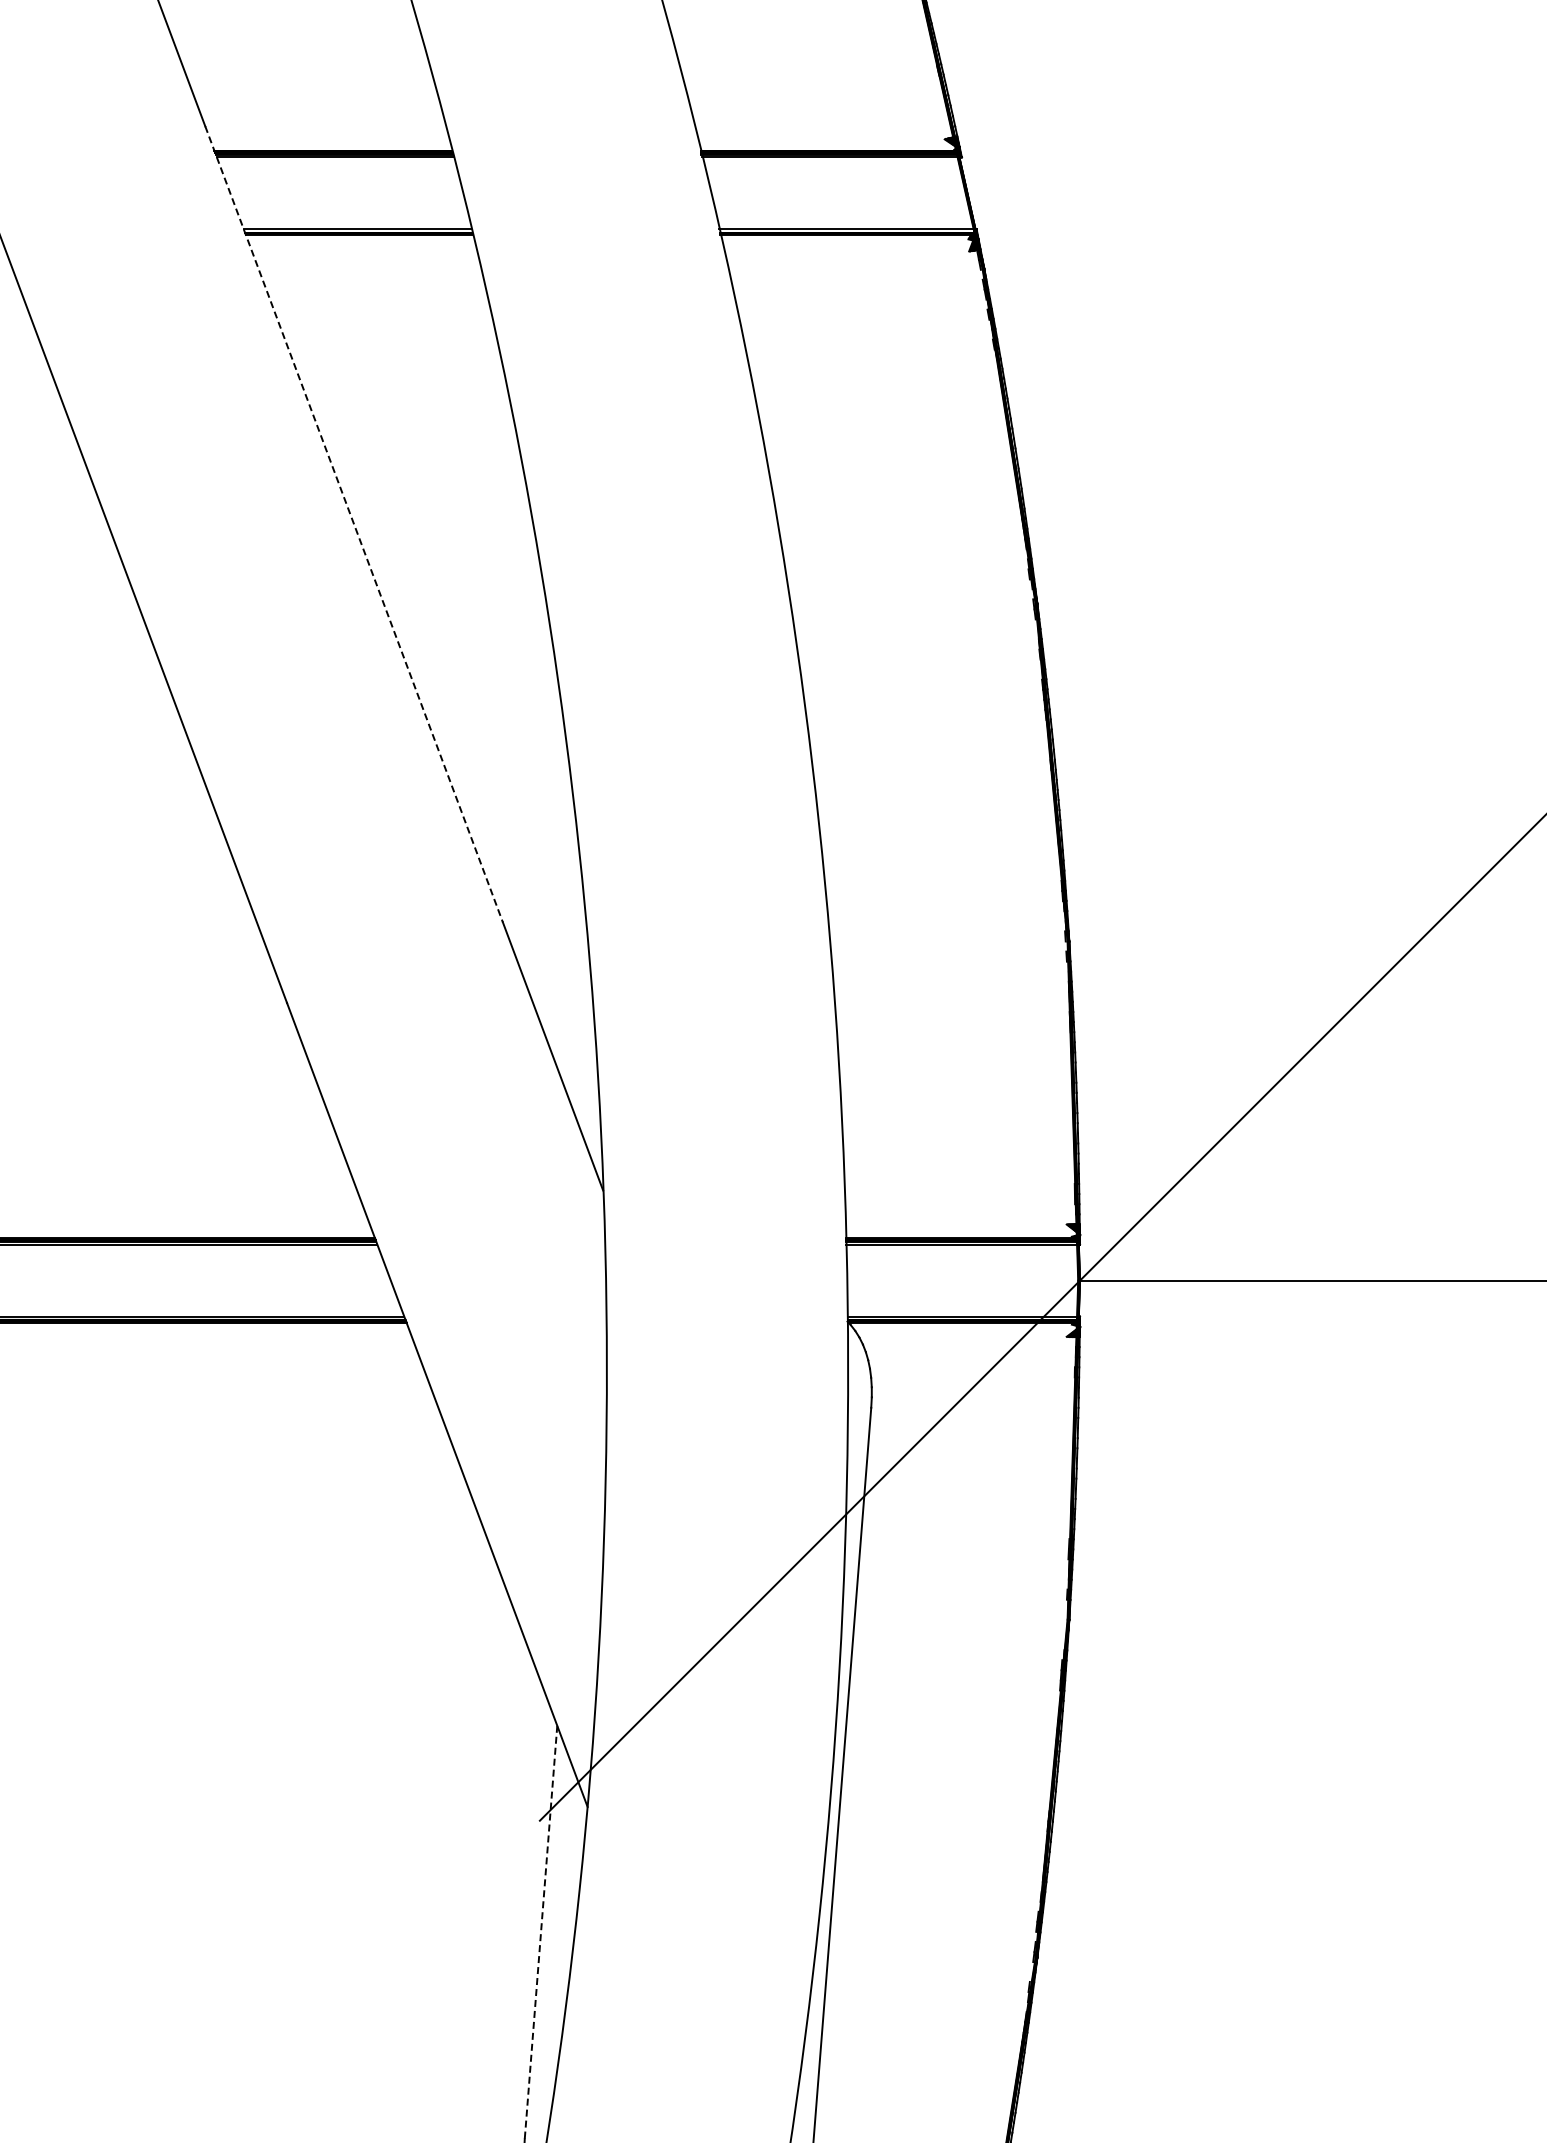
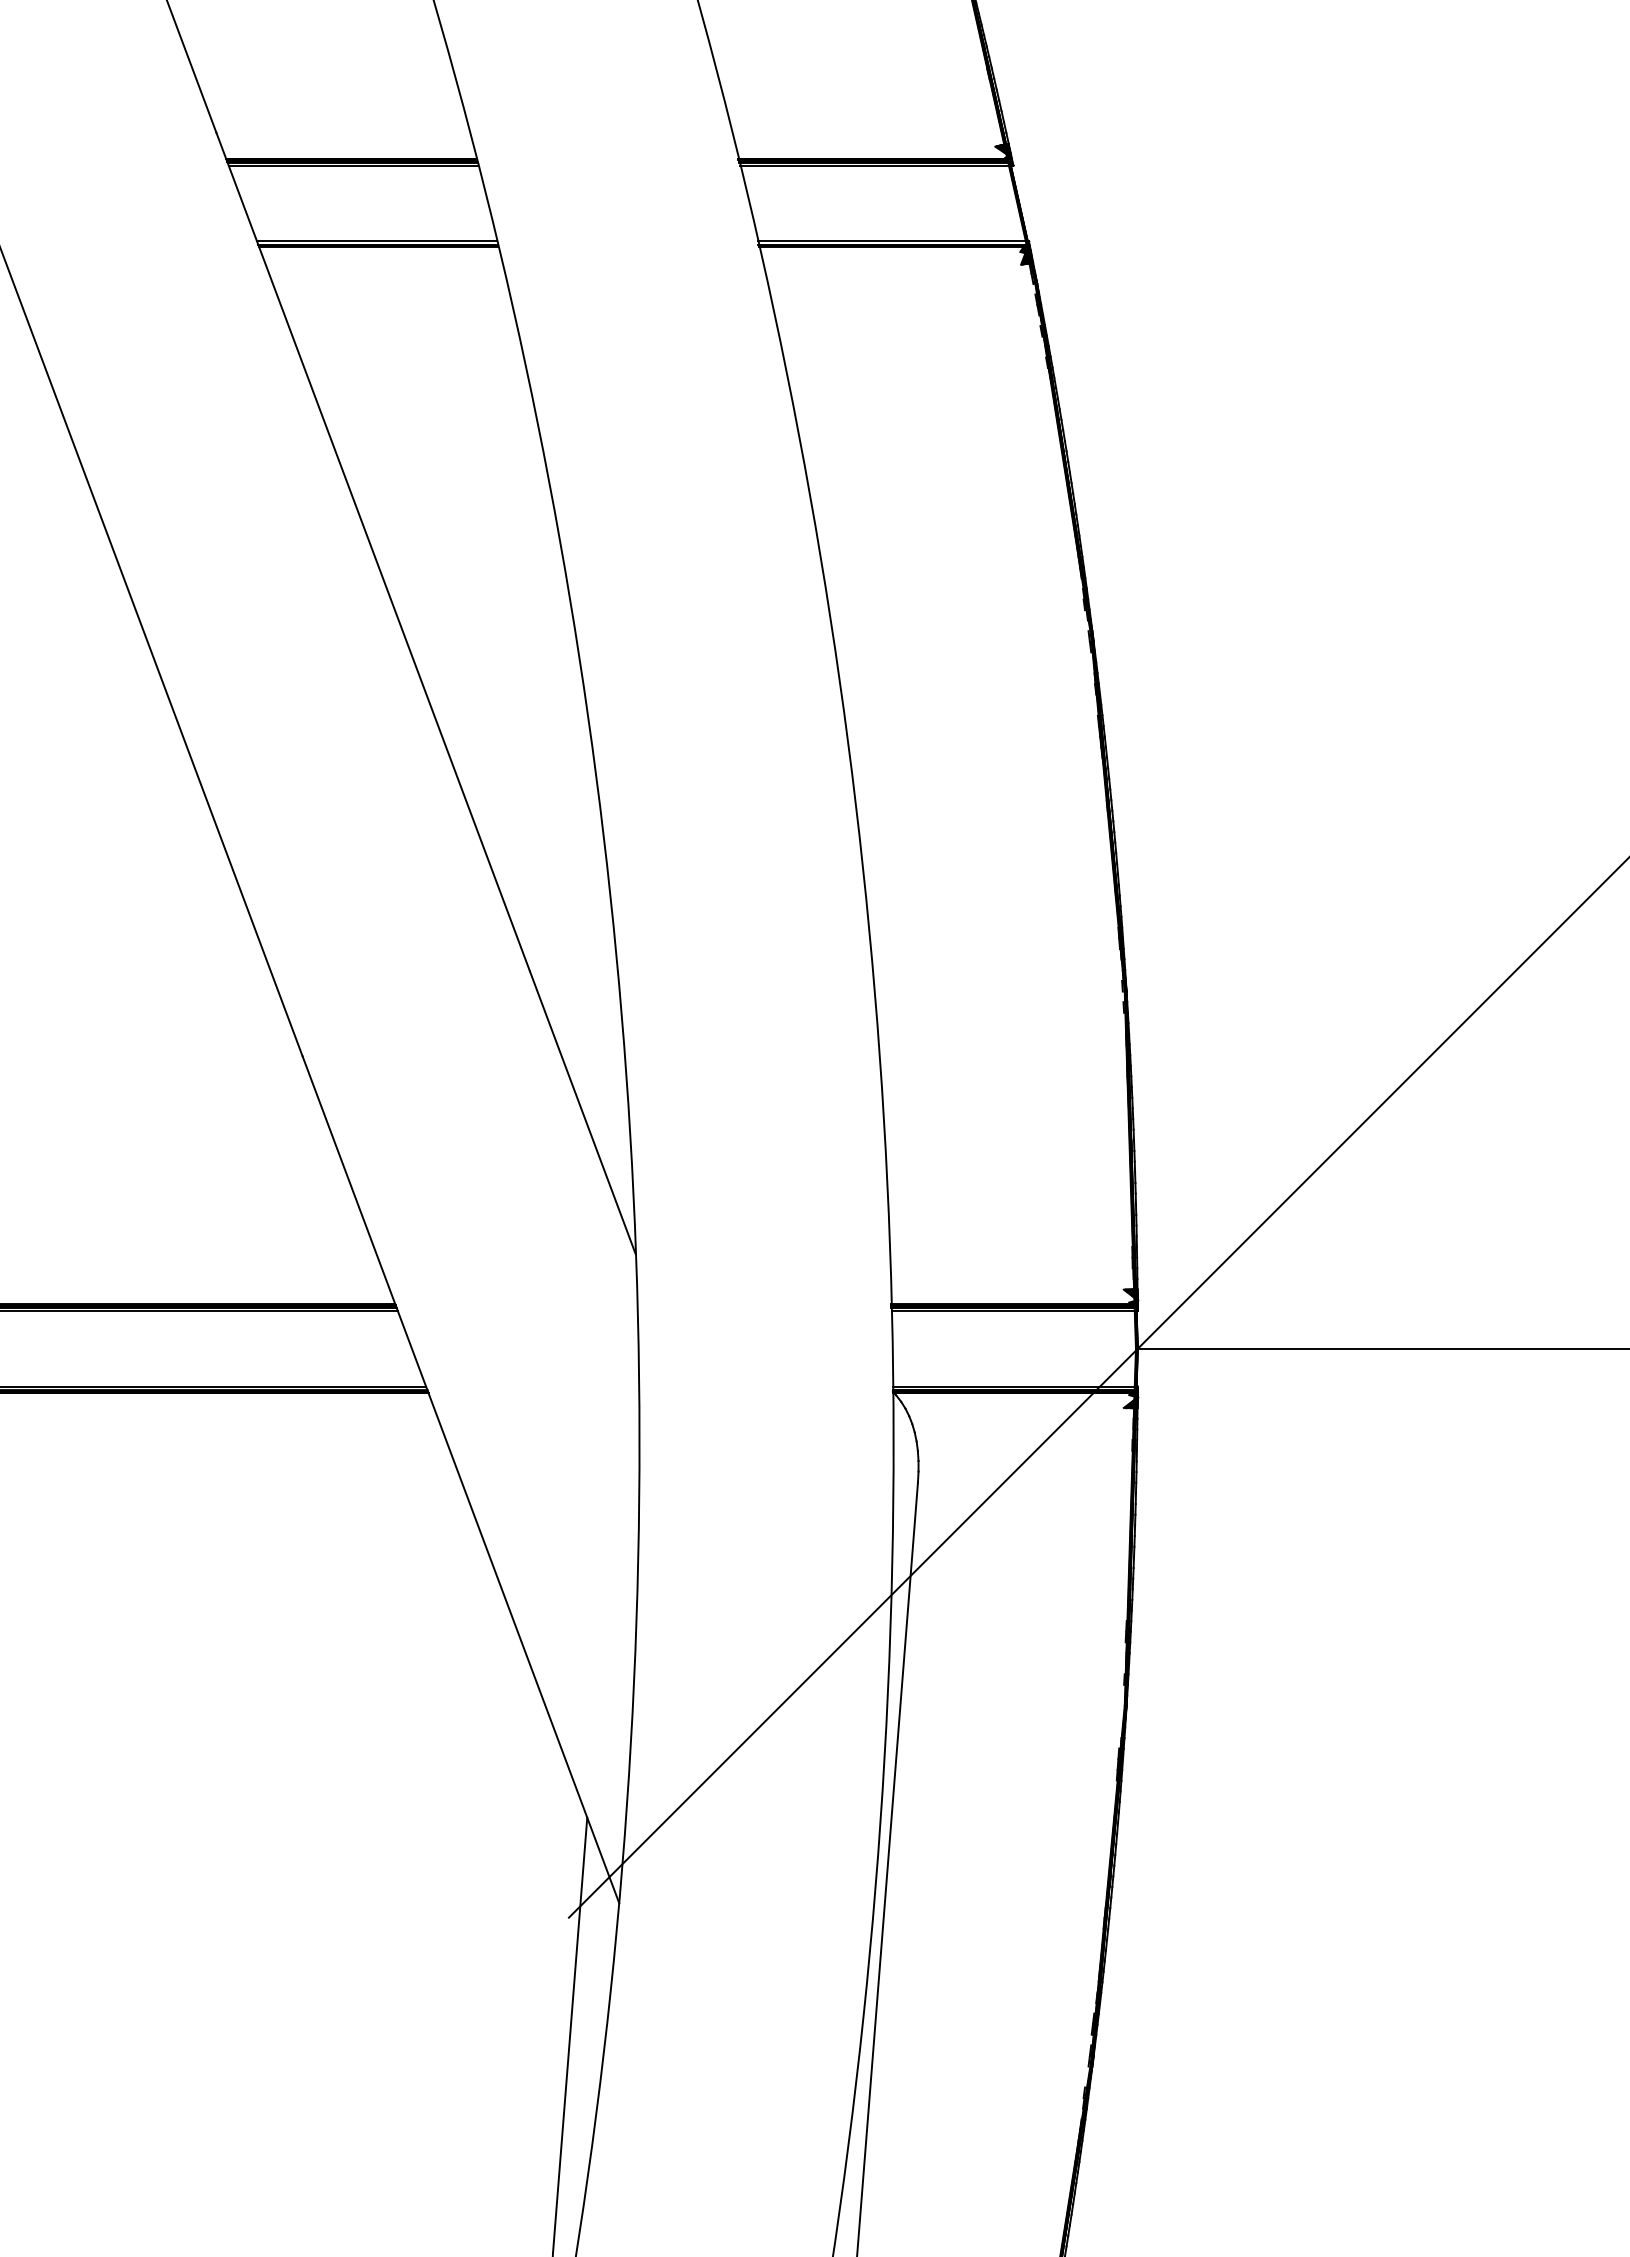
line: (354, 524) -> (373, 552), dashed -> solid
line: (540, 1932) -> (569, 2035), dashed -> solid

